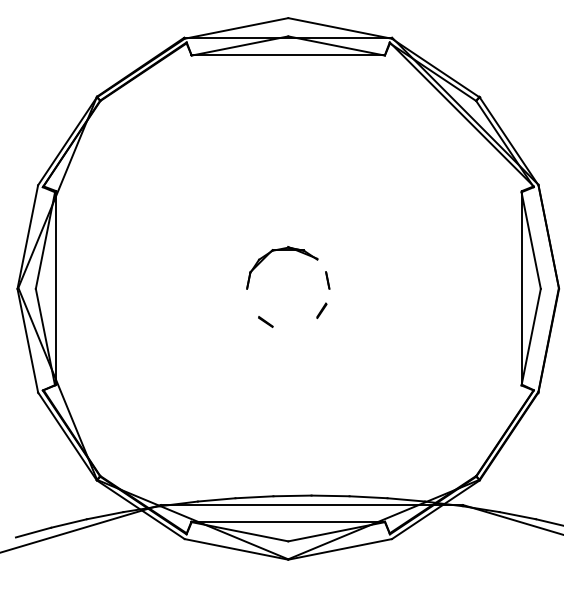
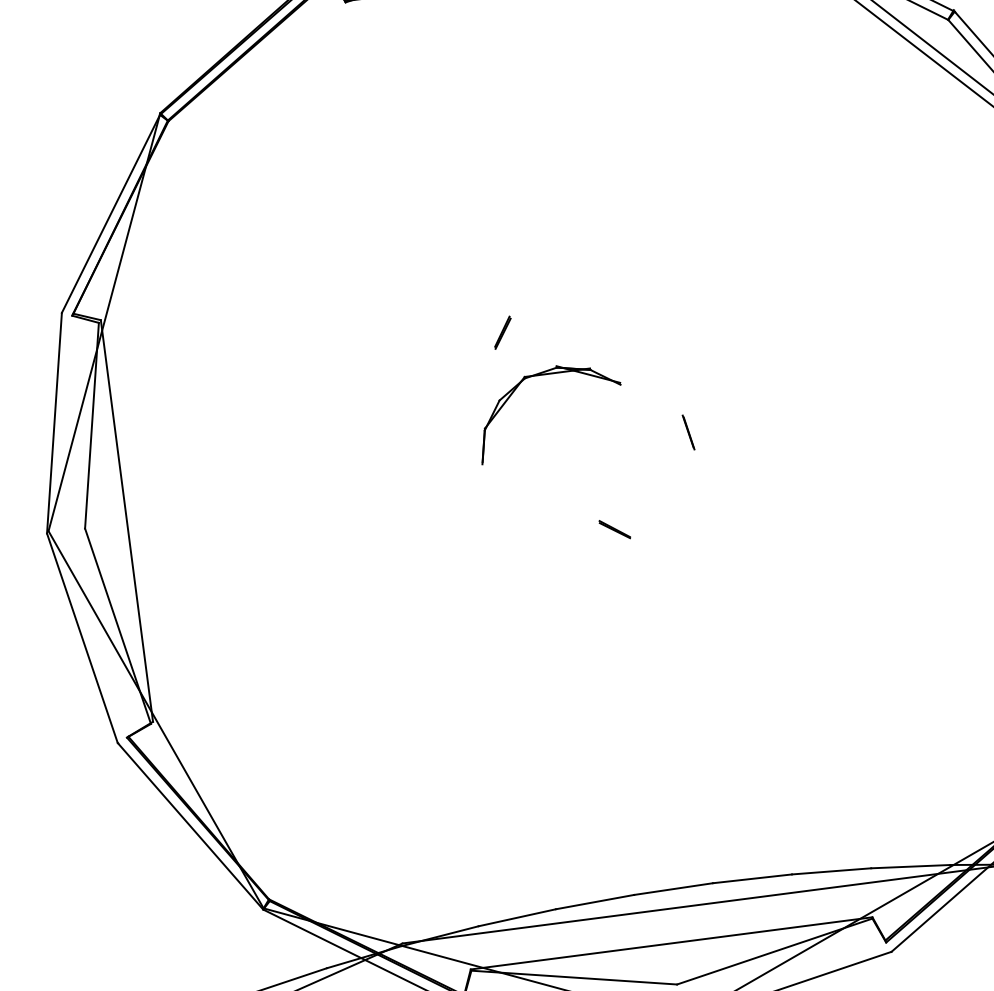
part: (282, 250) -> (545, 375), moved
line: (321, 310) -> (502, 332), moved
line: (265, 321) -> (614, 528), moved

